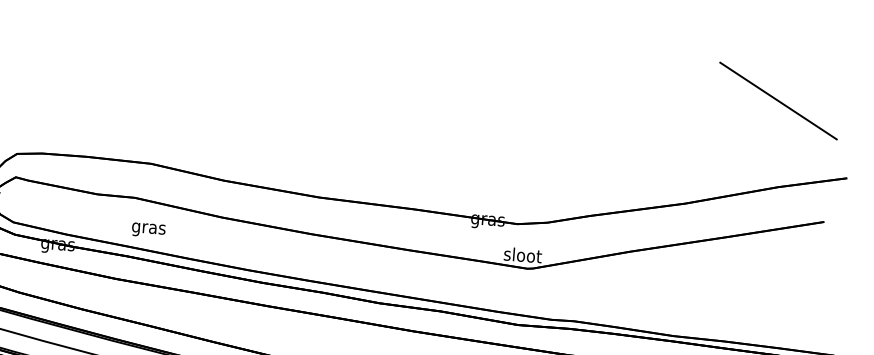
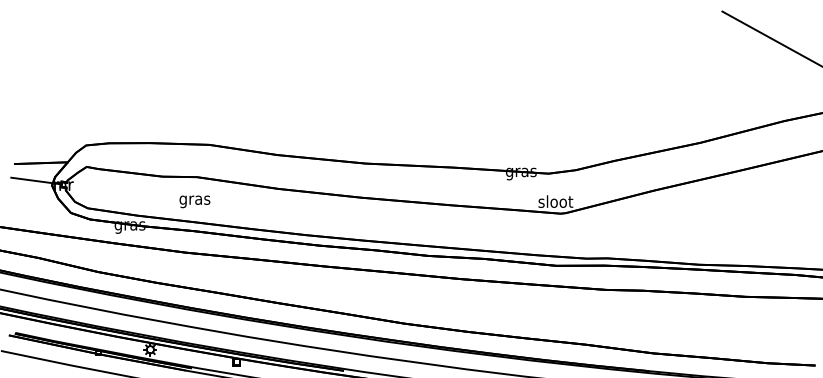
text: (148, 229) -> (194, 201), moved

